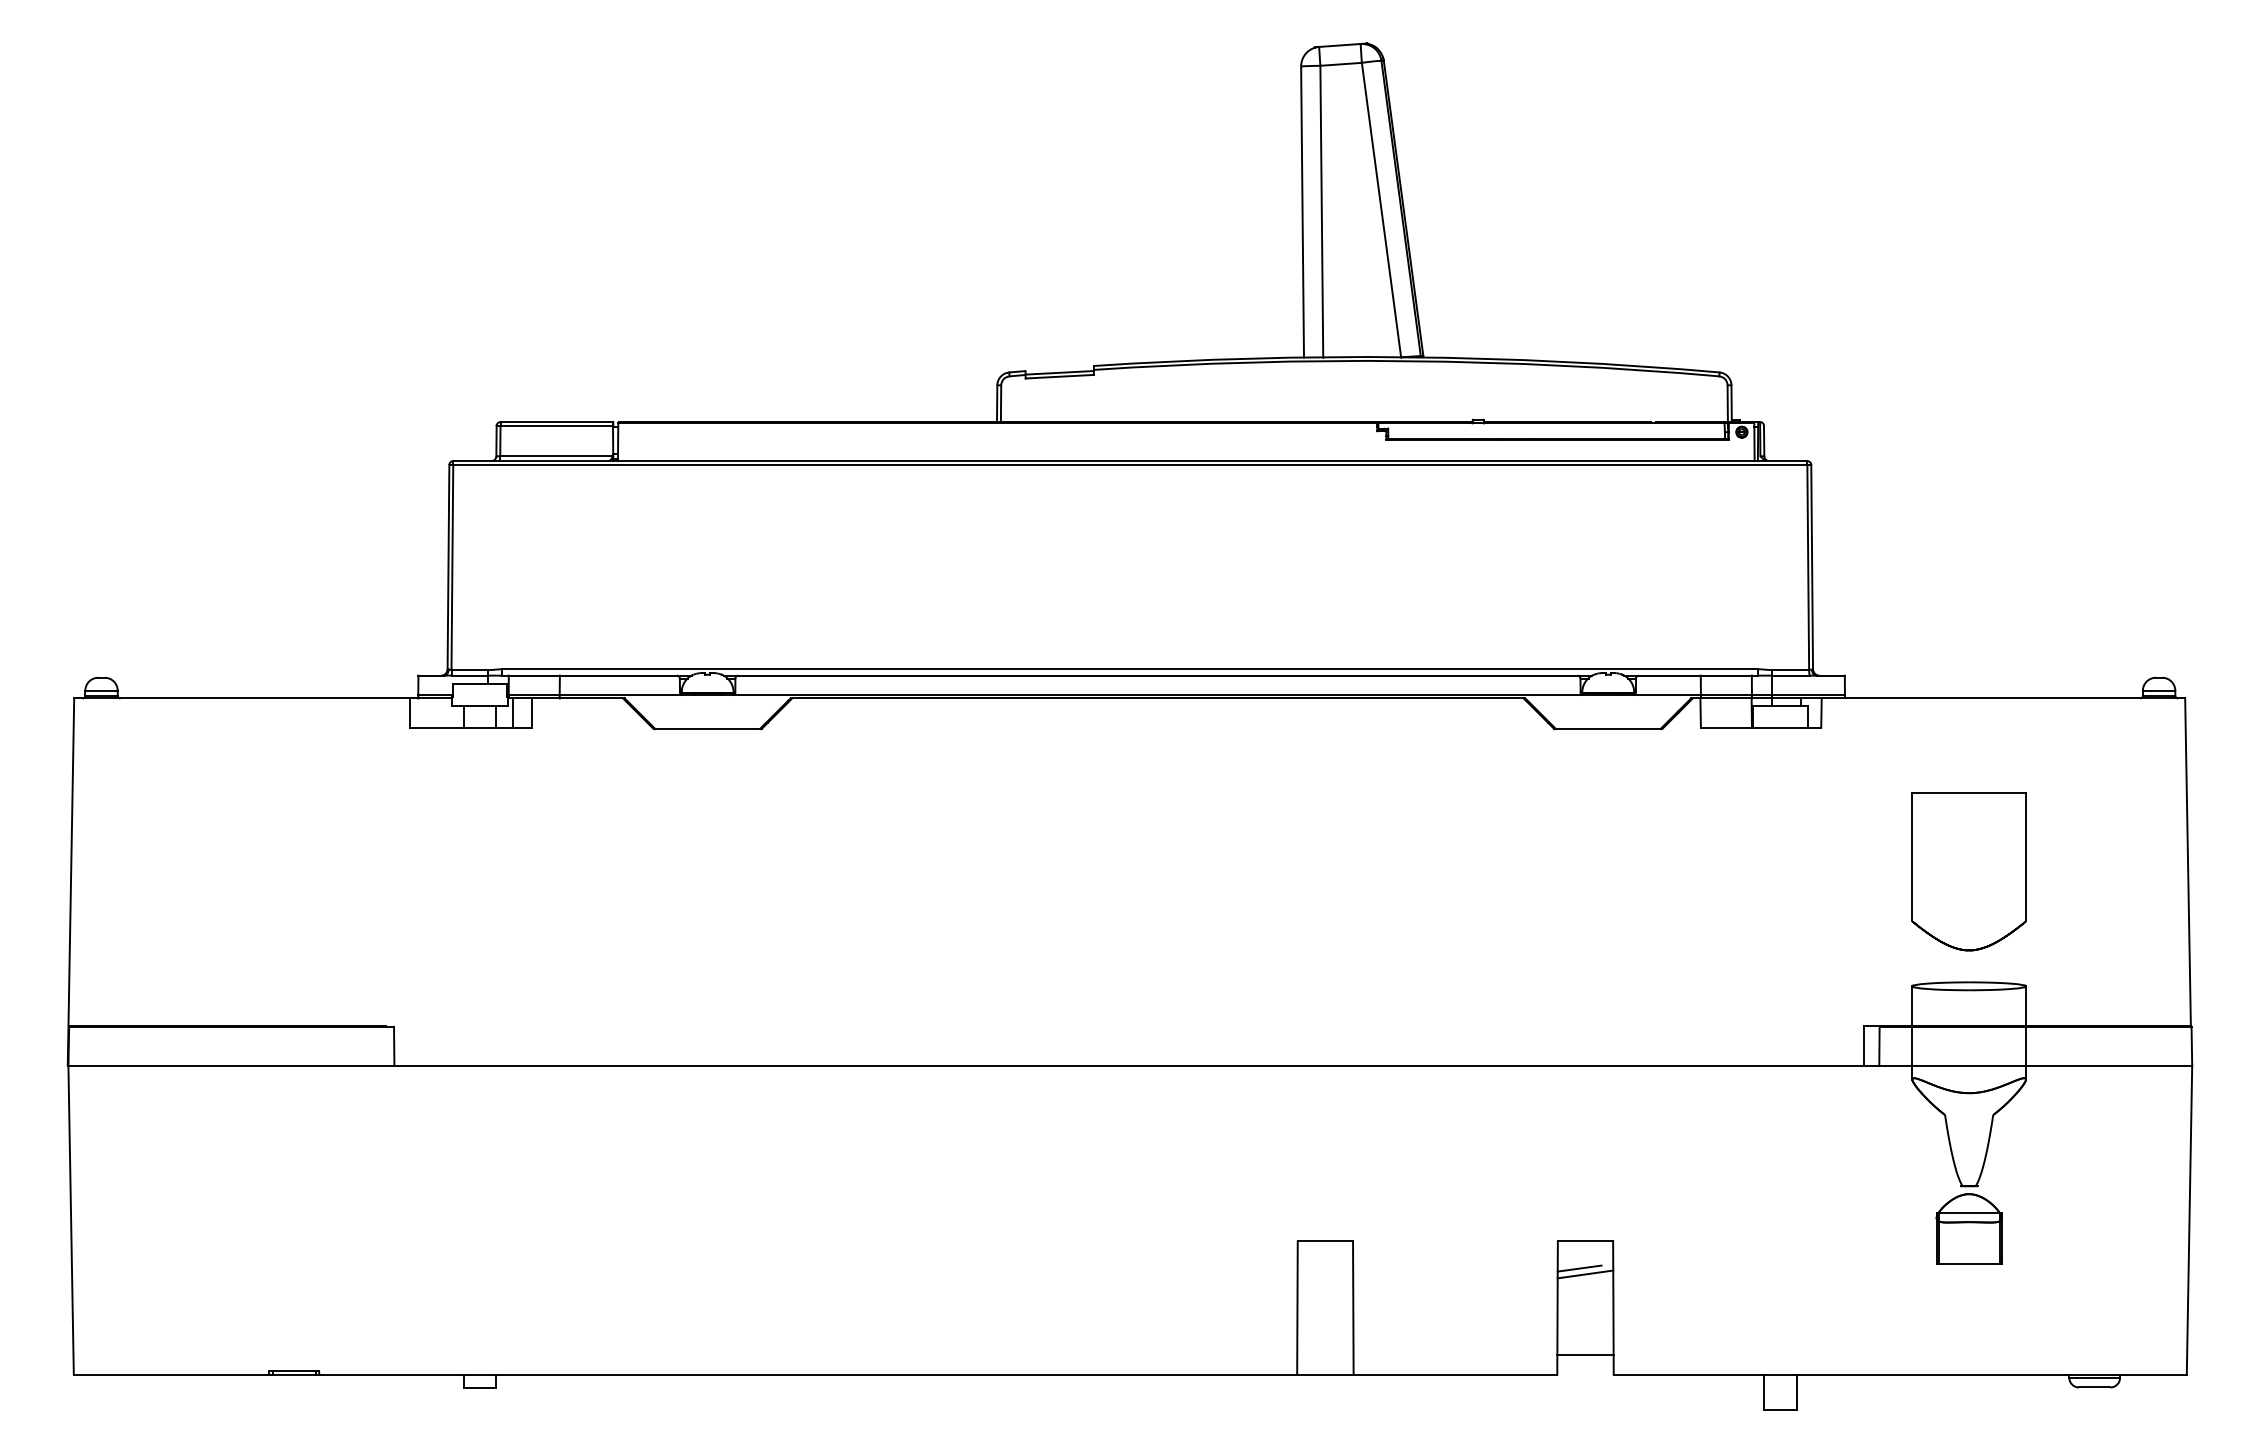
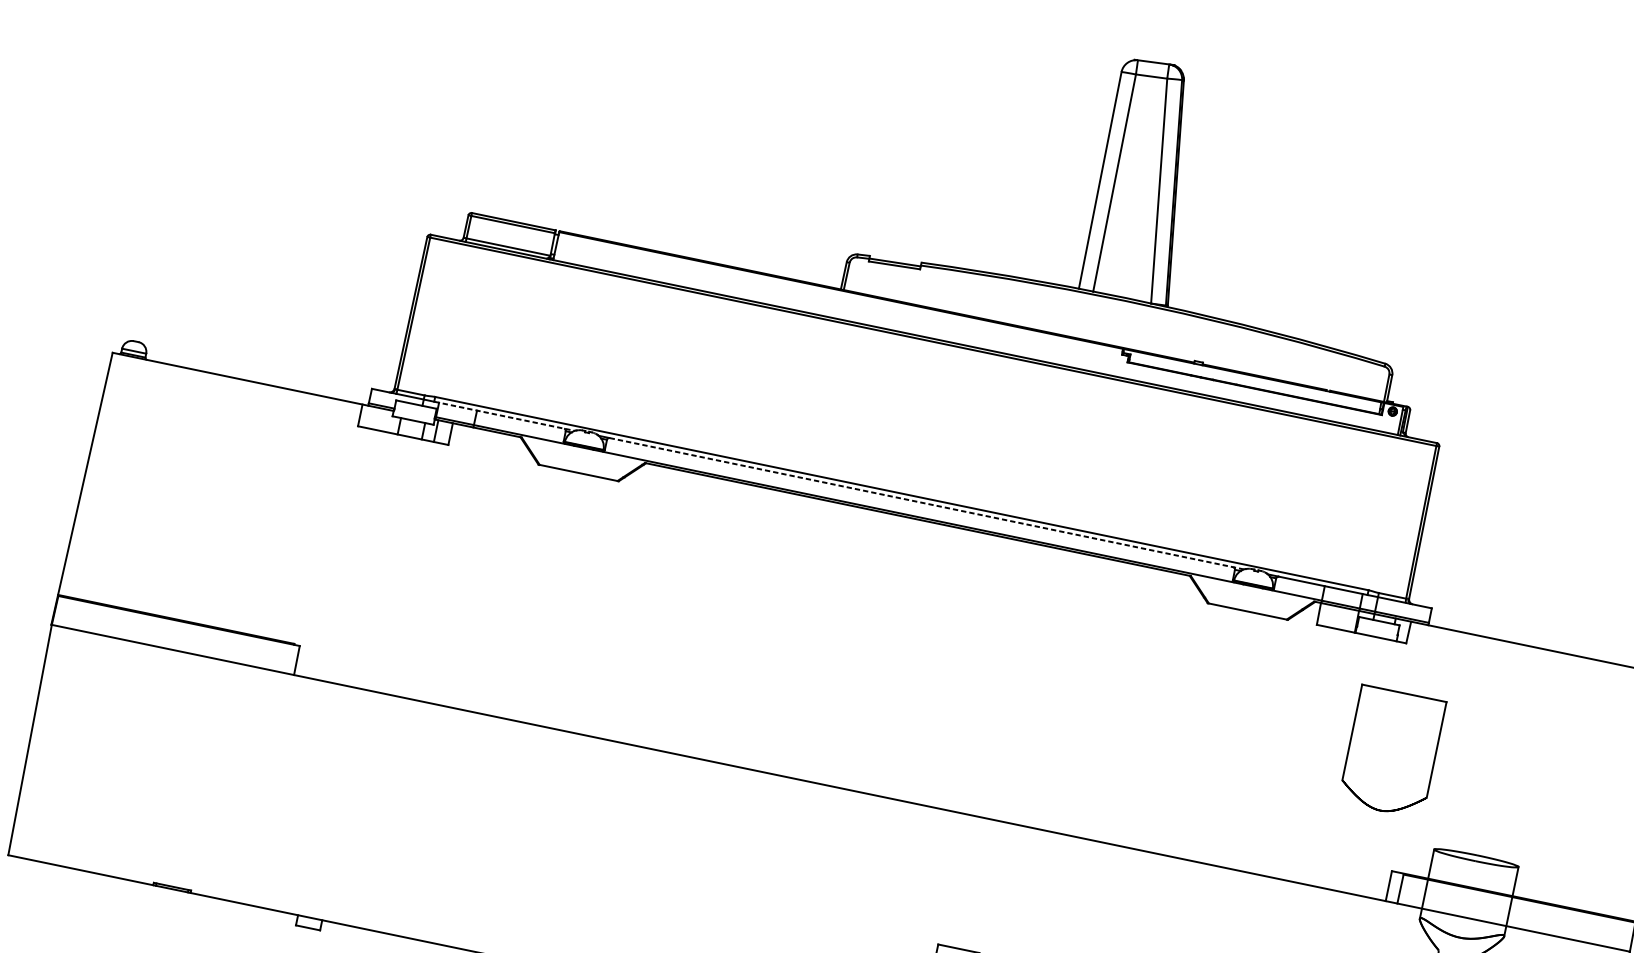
line: (597, 675) -> (505, 416), solid -> dashed
line: (1165, 675) -> (927, 503), solid -> dashed
part: (1968, 871) -> (1391, 751), moved

